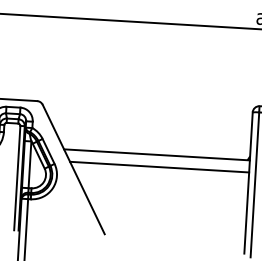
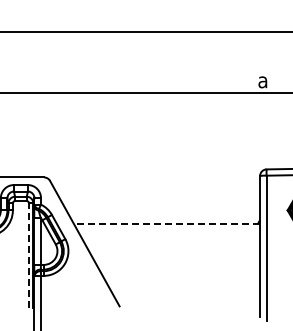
line: (156, 155) -> (166, 224), solid -> dashed
line: (159, 167) -> (170, 236), removed
line: (16, 178) -> (28, 255), solid -> dashed

